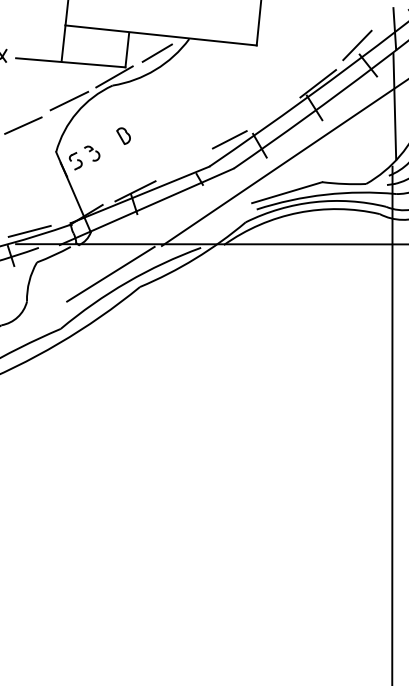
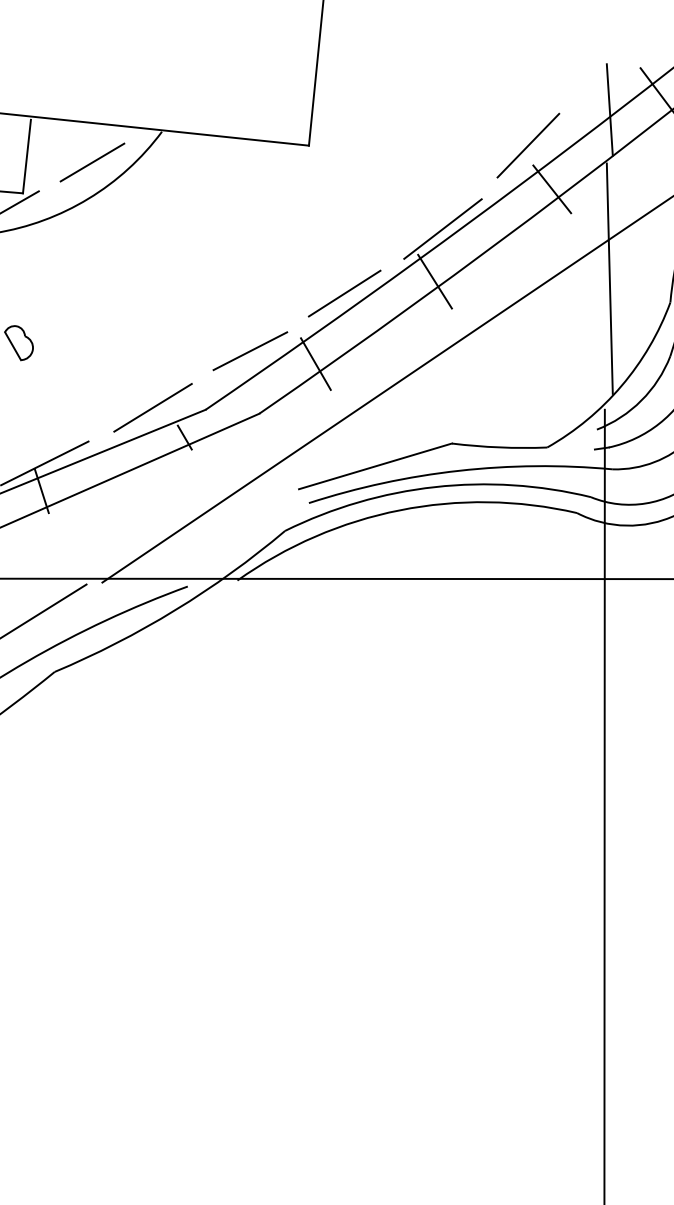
line: (272, 112) -> (343, 291), added
line: (184, 165) -> (151, 407), added

